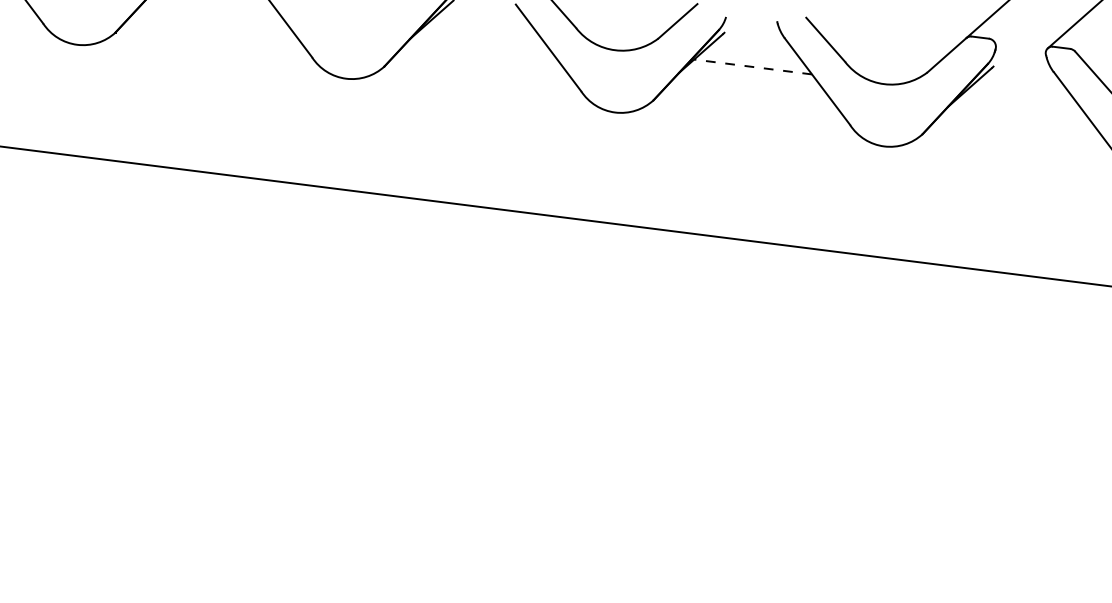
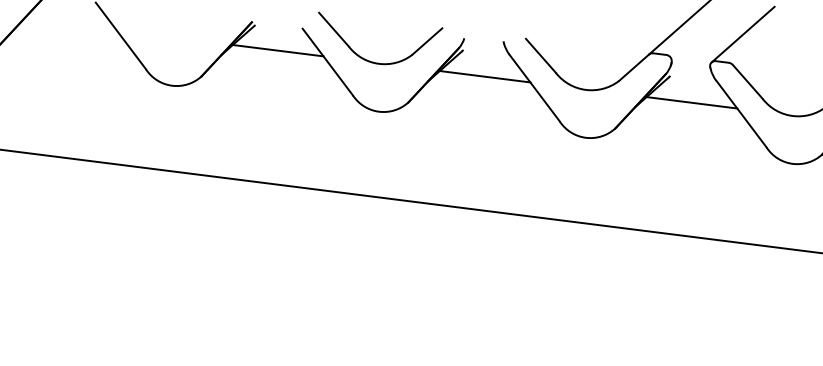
line: (483, 32) -> (277, 50), added
line: (752, 66) -> (484, 76), dashed -> solid
line: (1022, 100) -> (692, 102), added

